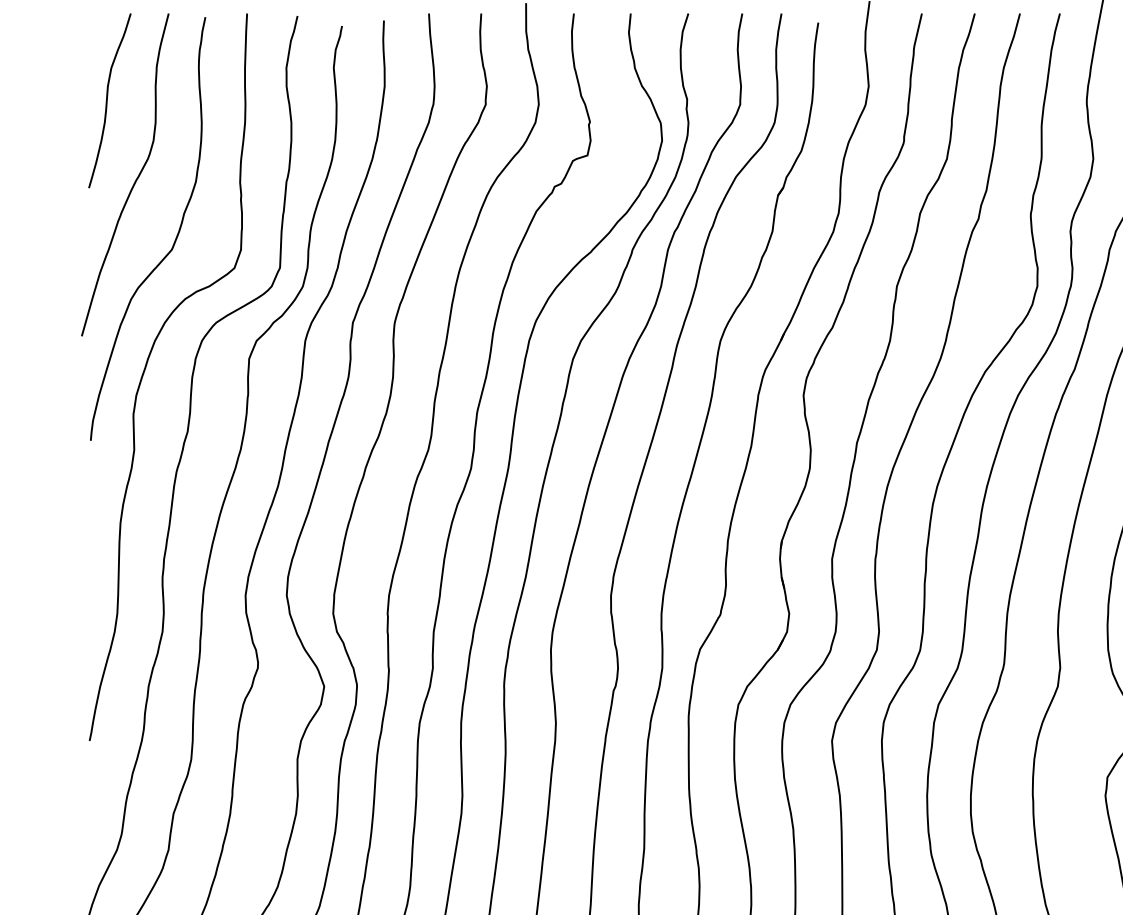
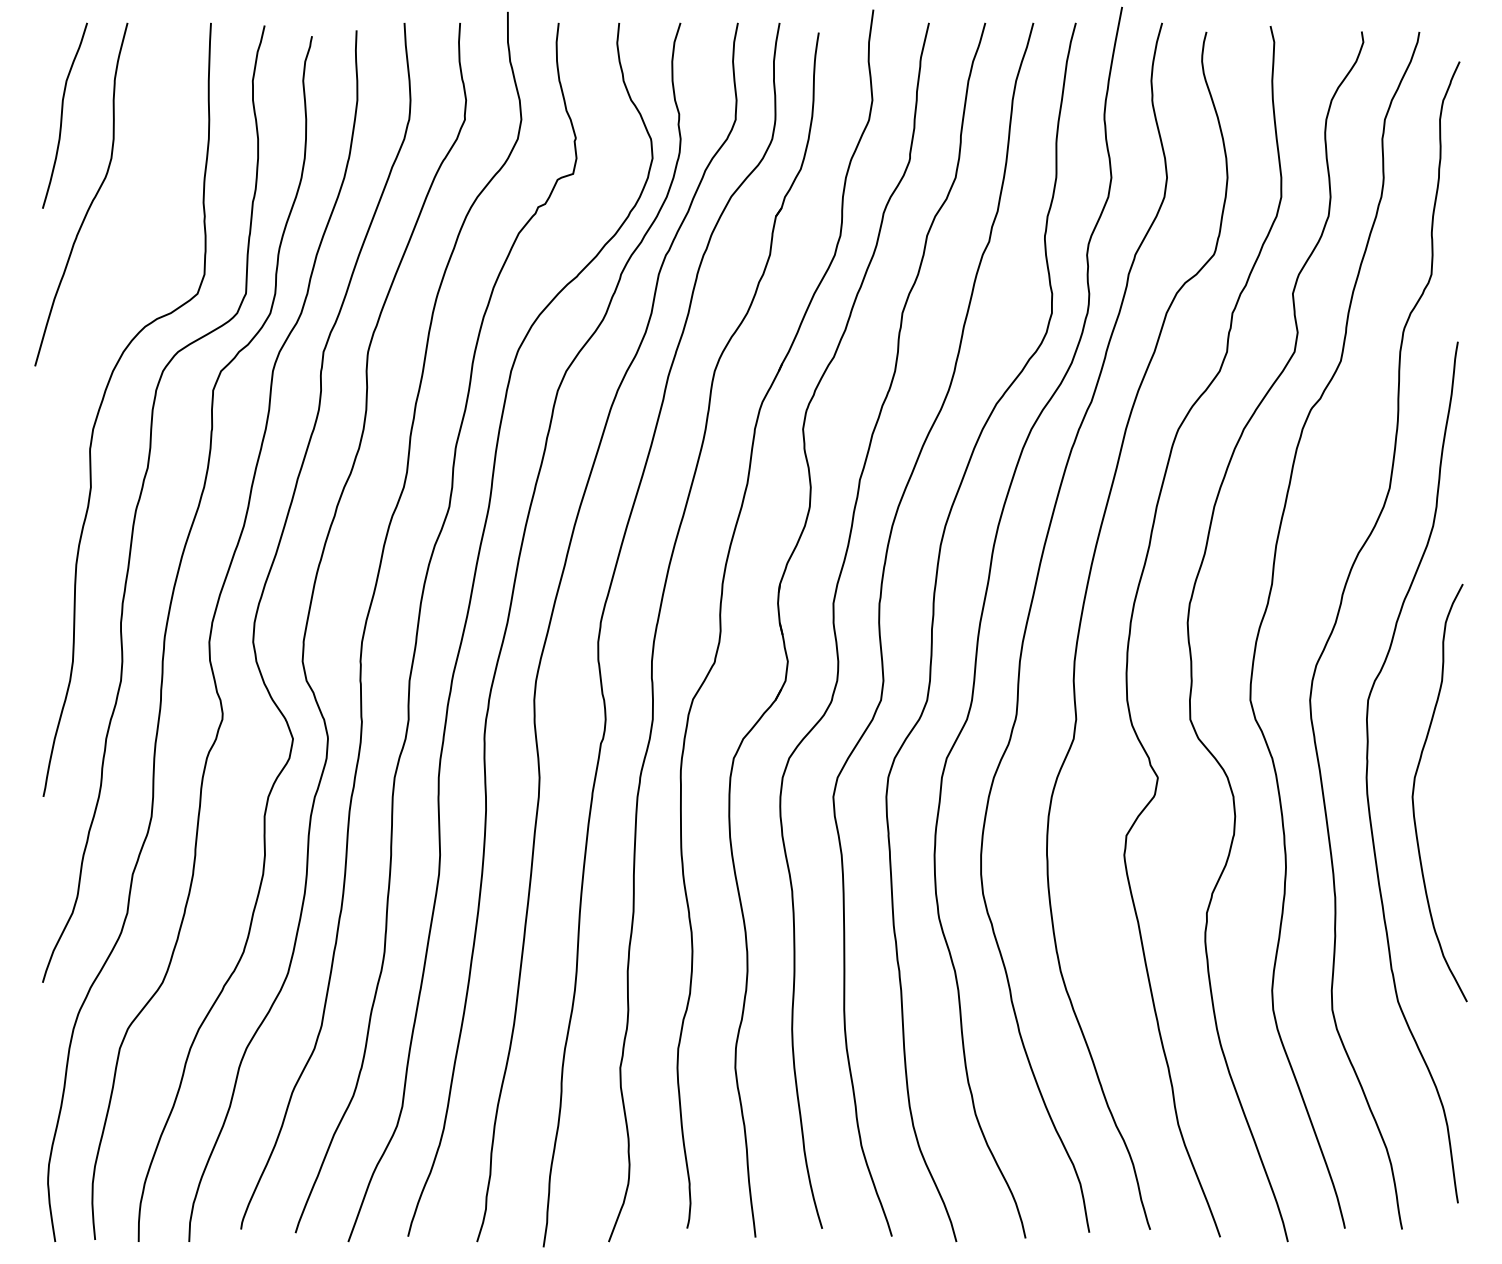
curve: (175, 238) -> (134, 262), removed

